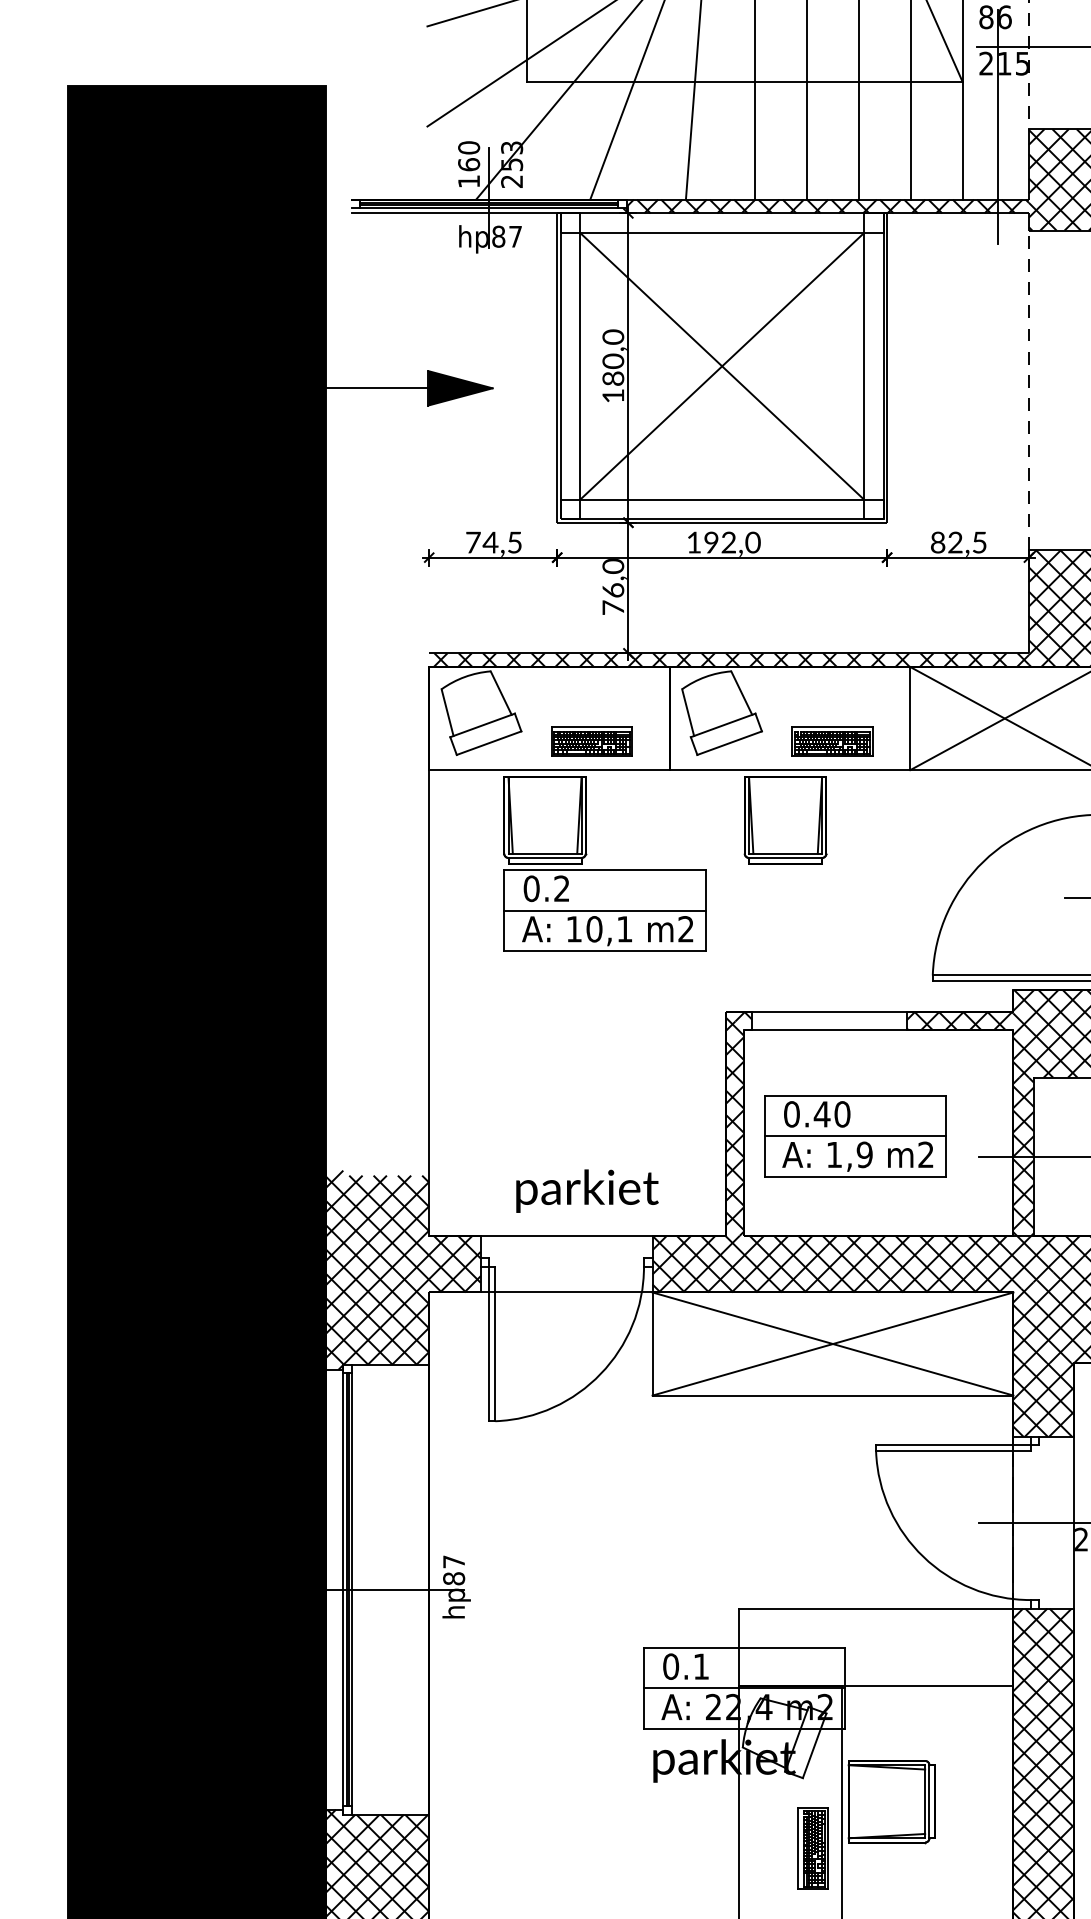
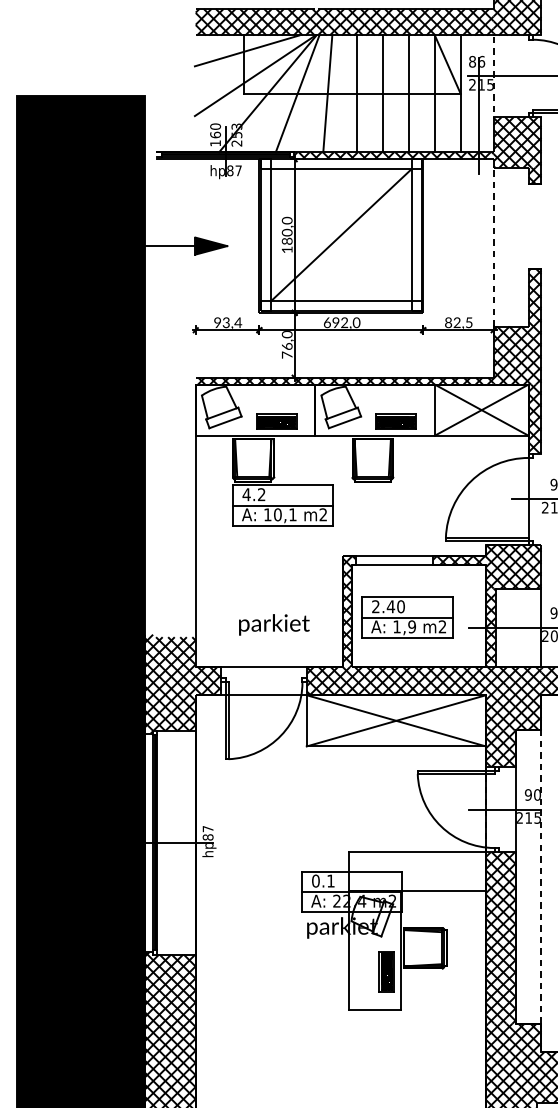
line: (720, 366) -> (340, 235), removed
text: (495, 542) -> (228, 322), 74,5 -> 93,4
text: (692, 542) -> (326, 322), 192,0 -> 692,0
text: (531, 888) -> (246, 494), 0.2 -> 4.2
text: (791, 1113) -> (375, 606), 0.40 -> 2.40
text: (587, 1190) -> (274, 624), moved

